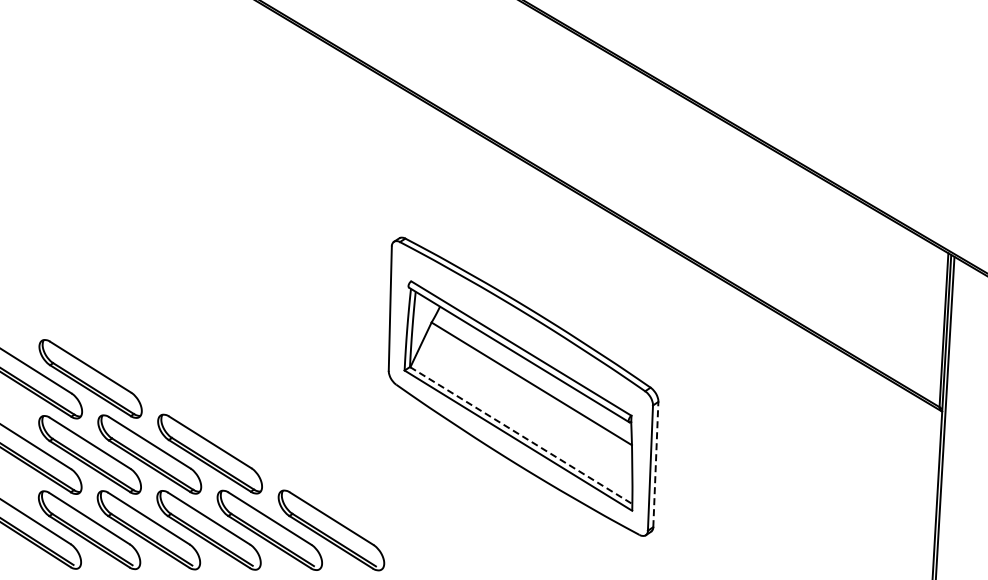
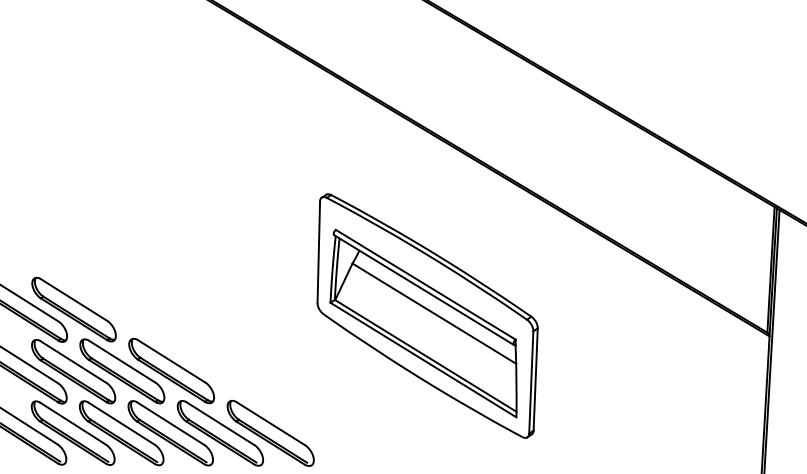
line: (521, 435) -> (425, 355), dashed -> solid
line: (655, 464) -> (535, 379), dashed -> solid

